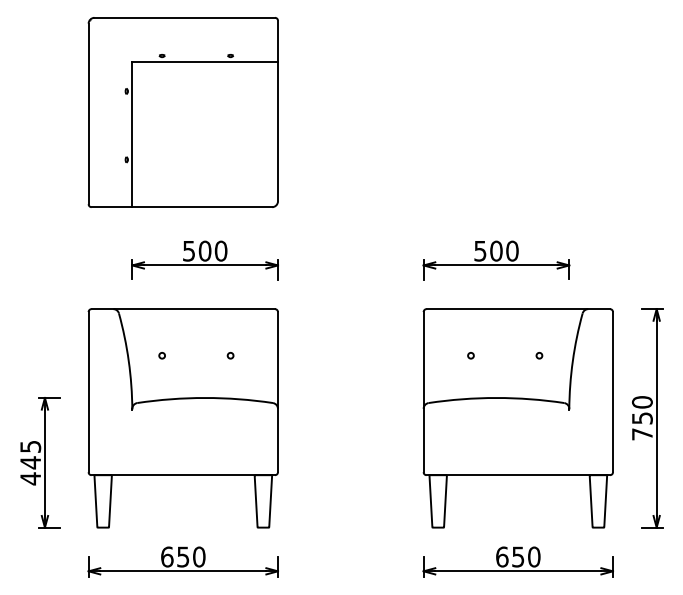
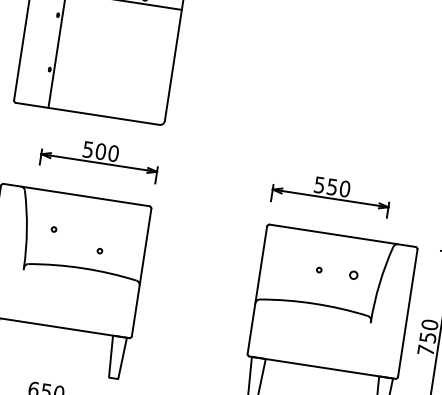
text: (496, 250) -> (332, 186), 500 -> 550
circle: (230, 355) -> (99, 250), moved
circle: (470, 355) -> (318, 269), moved
circle: (539, 355) -> (353, 275), size x1.6

